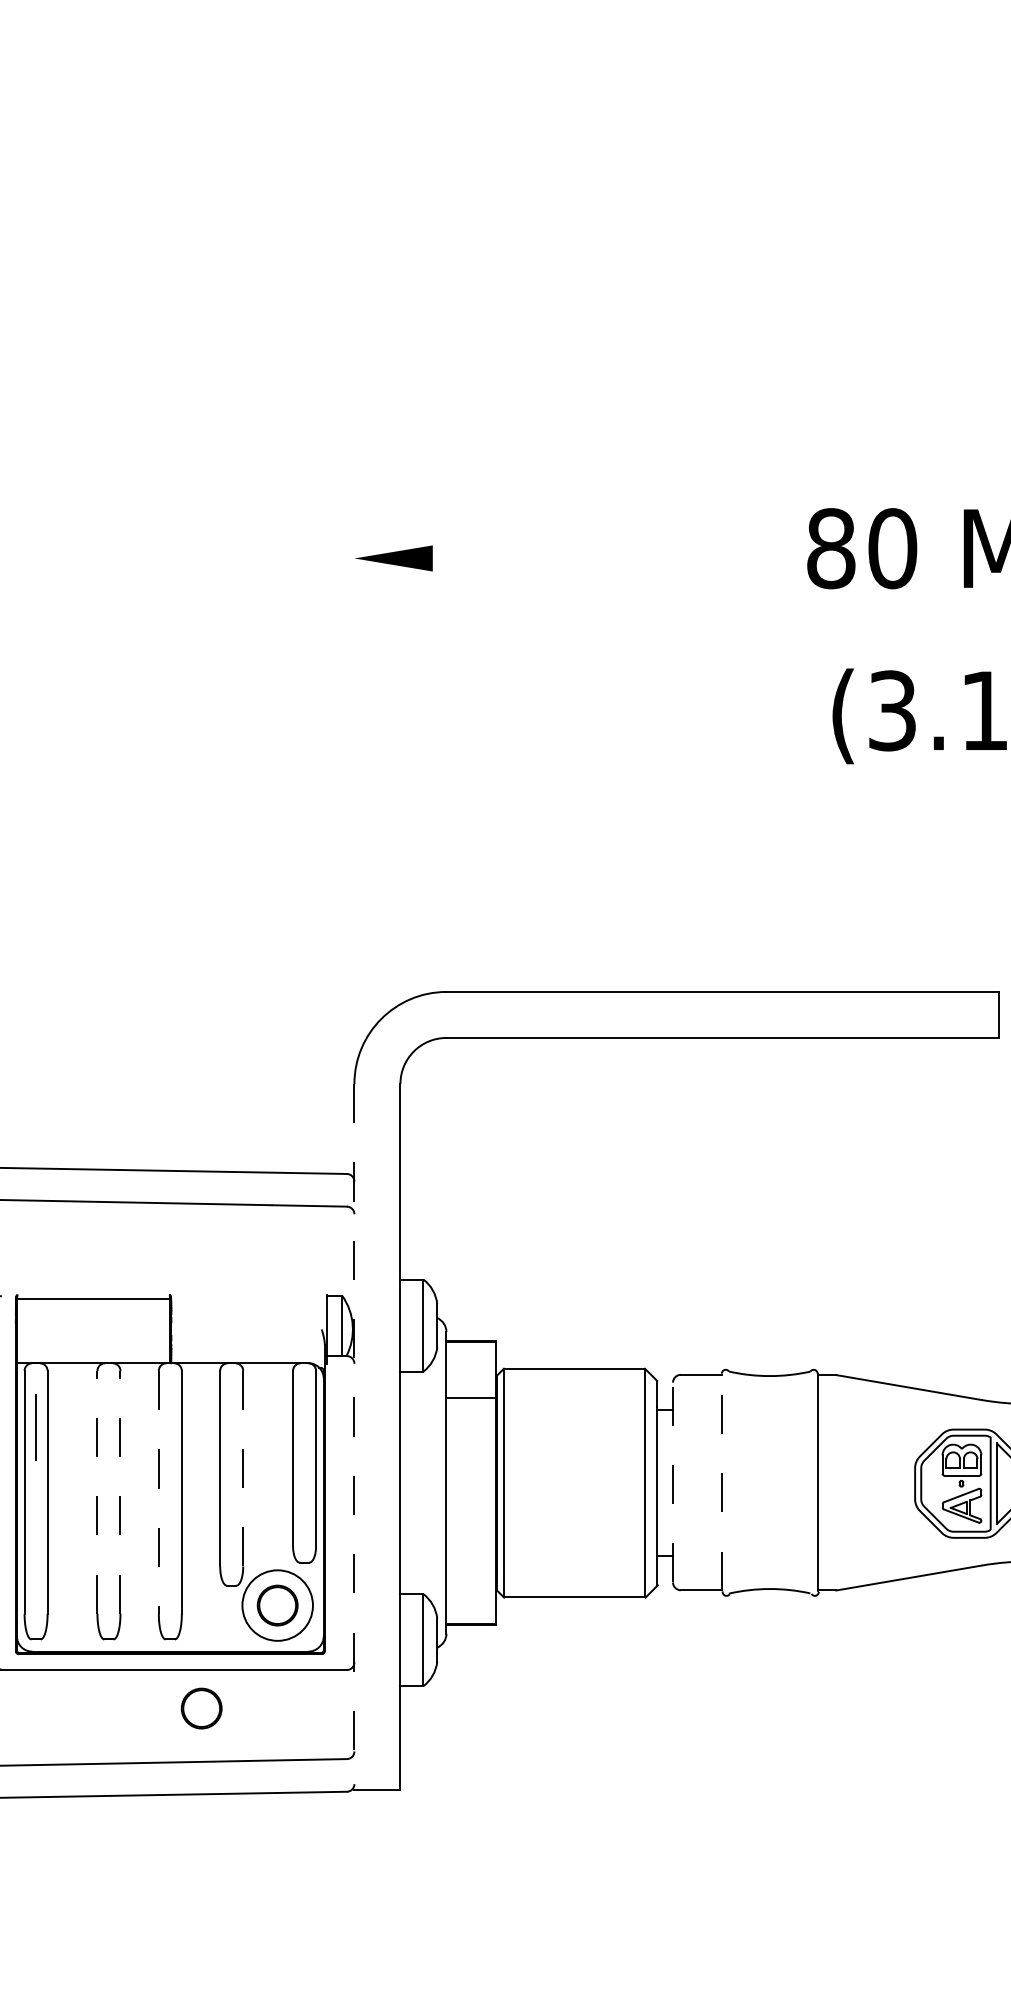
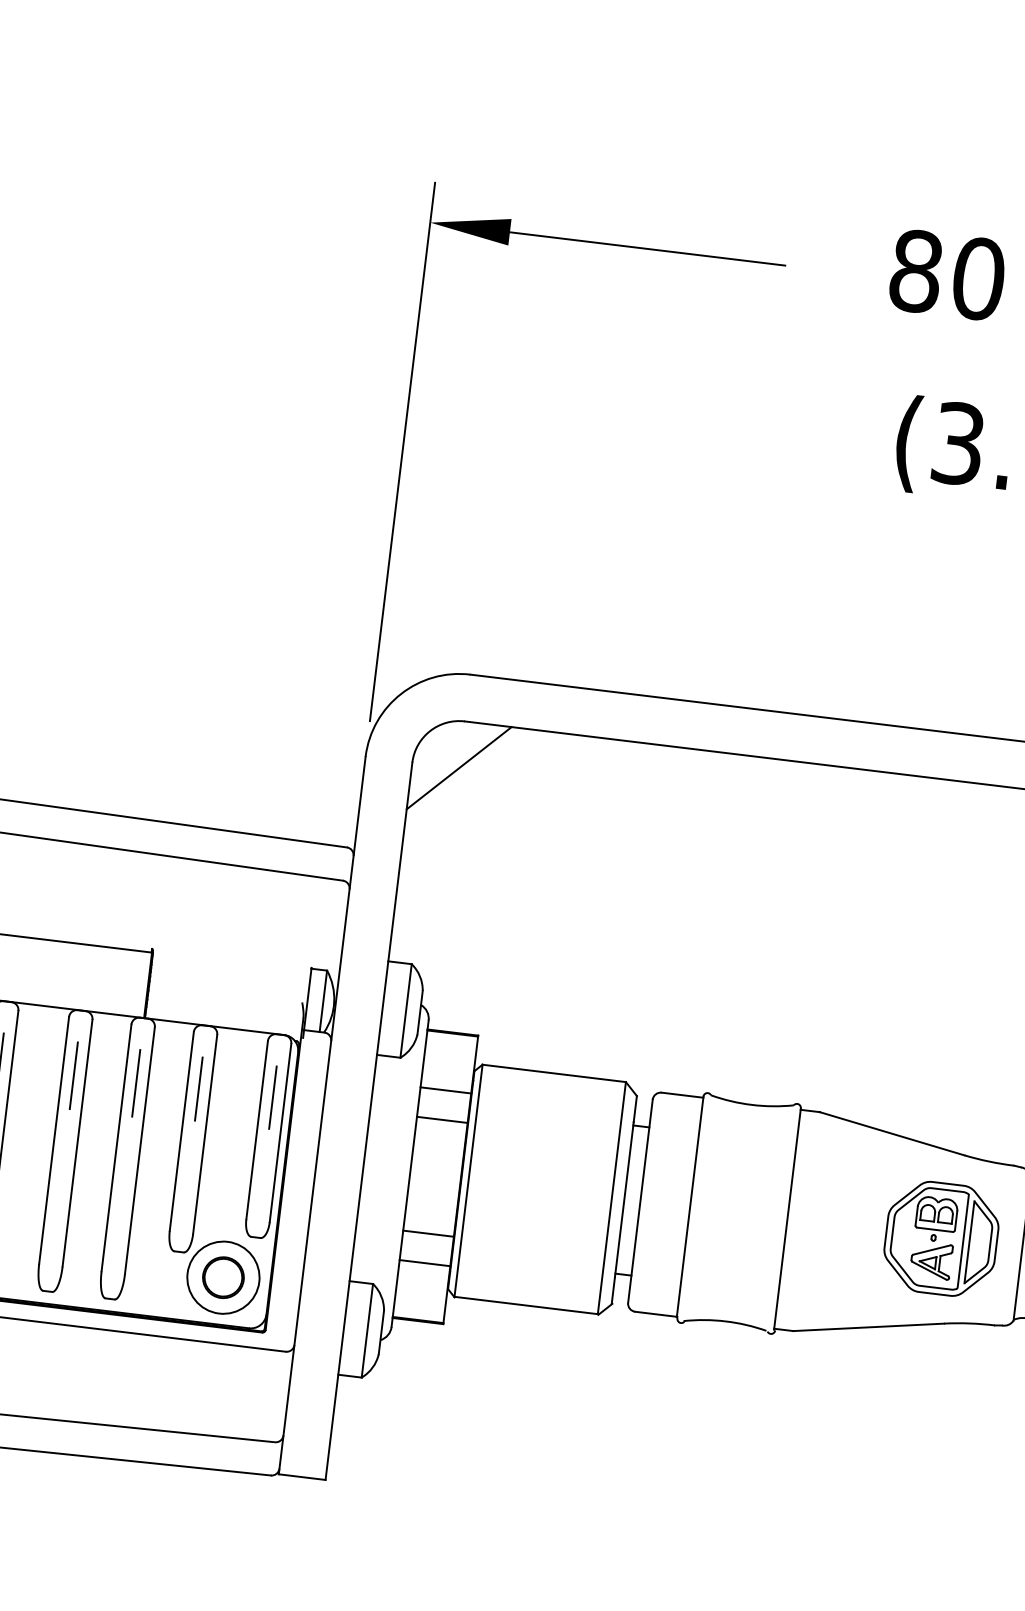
line: (567, 558) -> (646, 248), added
line: (354, 783) -> (402, 451), added
line: (446, 1083) -> (459, 767), added
line: (304, 1424) -> (272, 1096), added
line: (231, 1425) -> (198, 1088), added
line: (471, 1426) -> (442, 1119), added
line: (108, 1427) -> (73, 1075), added
line: (170, 1427) -> (136, 1083), added
line: (354, 1436) -> (322, 1115), dashed -> solid
line: (243, 1468) -> (205, 1134), dashed -> solid
line: (673, 1482) -> (640, 1201), dashed -> solid
line: (721, 1482) -> (689, 1207), dashed -> solid
line: (97, 1491) -> (54, 1139), dashed -> solid
line: (120, 1491) -> (77, 1142), dashed -> solid
line: (158, 1492) -> (116, 1148), dashed -> solid
line: (471, 1538) -> (428, 1233), added
line: (471, 1567) -> (425, 1262), added
part: (201, 1708) -> (133, 1372), removed

